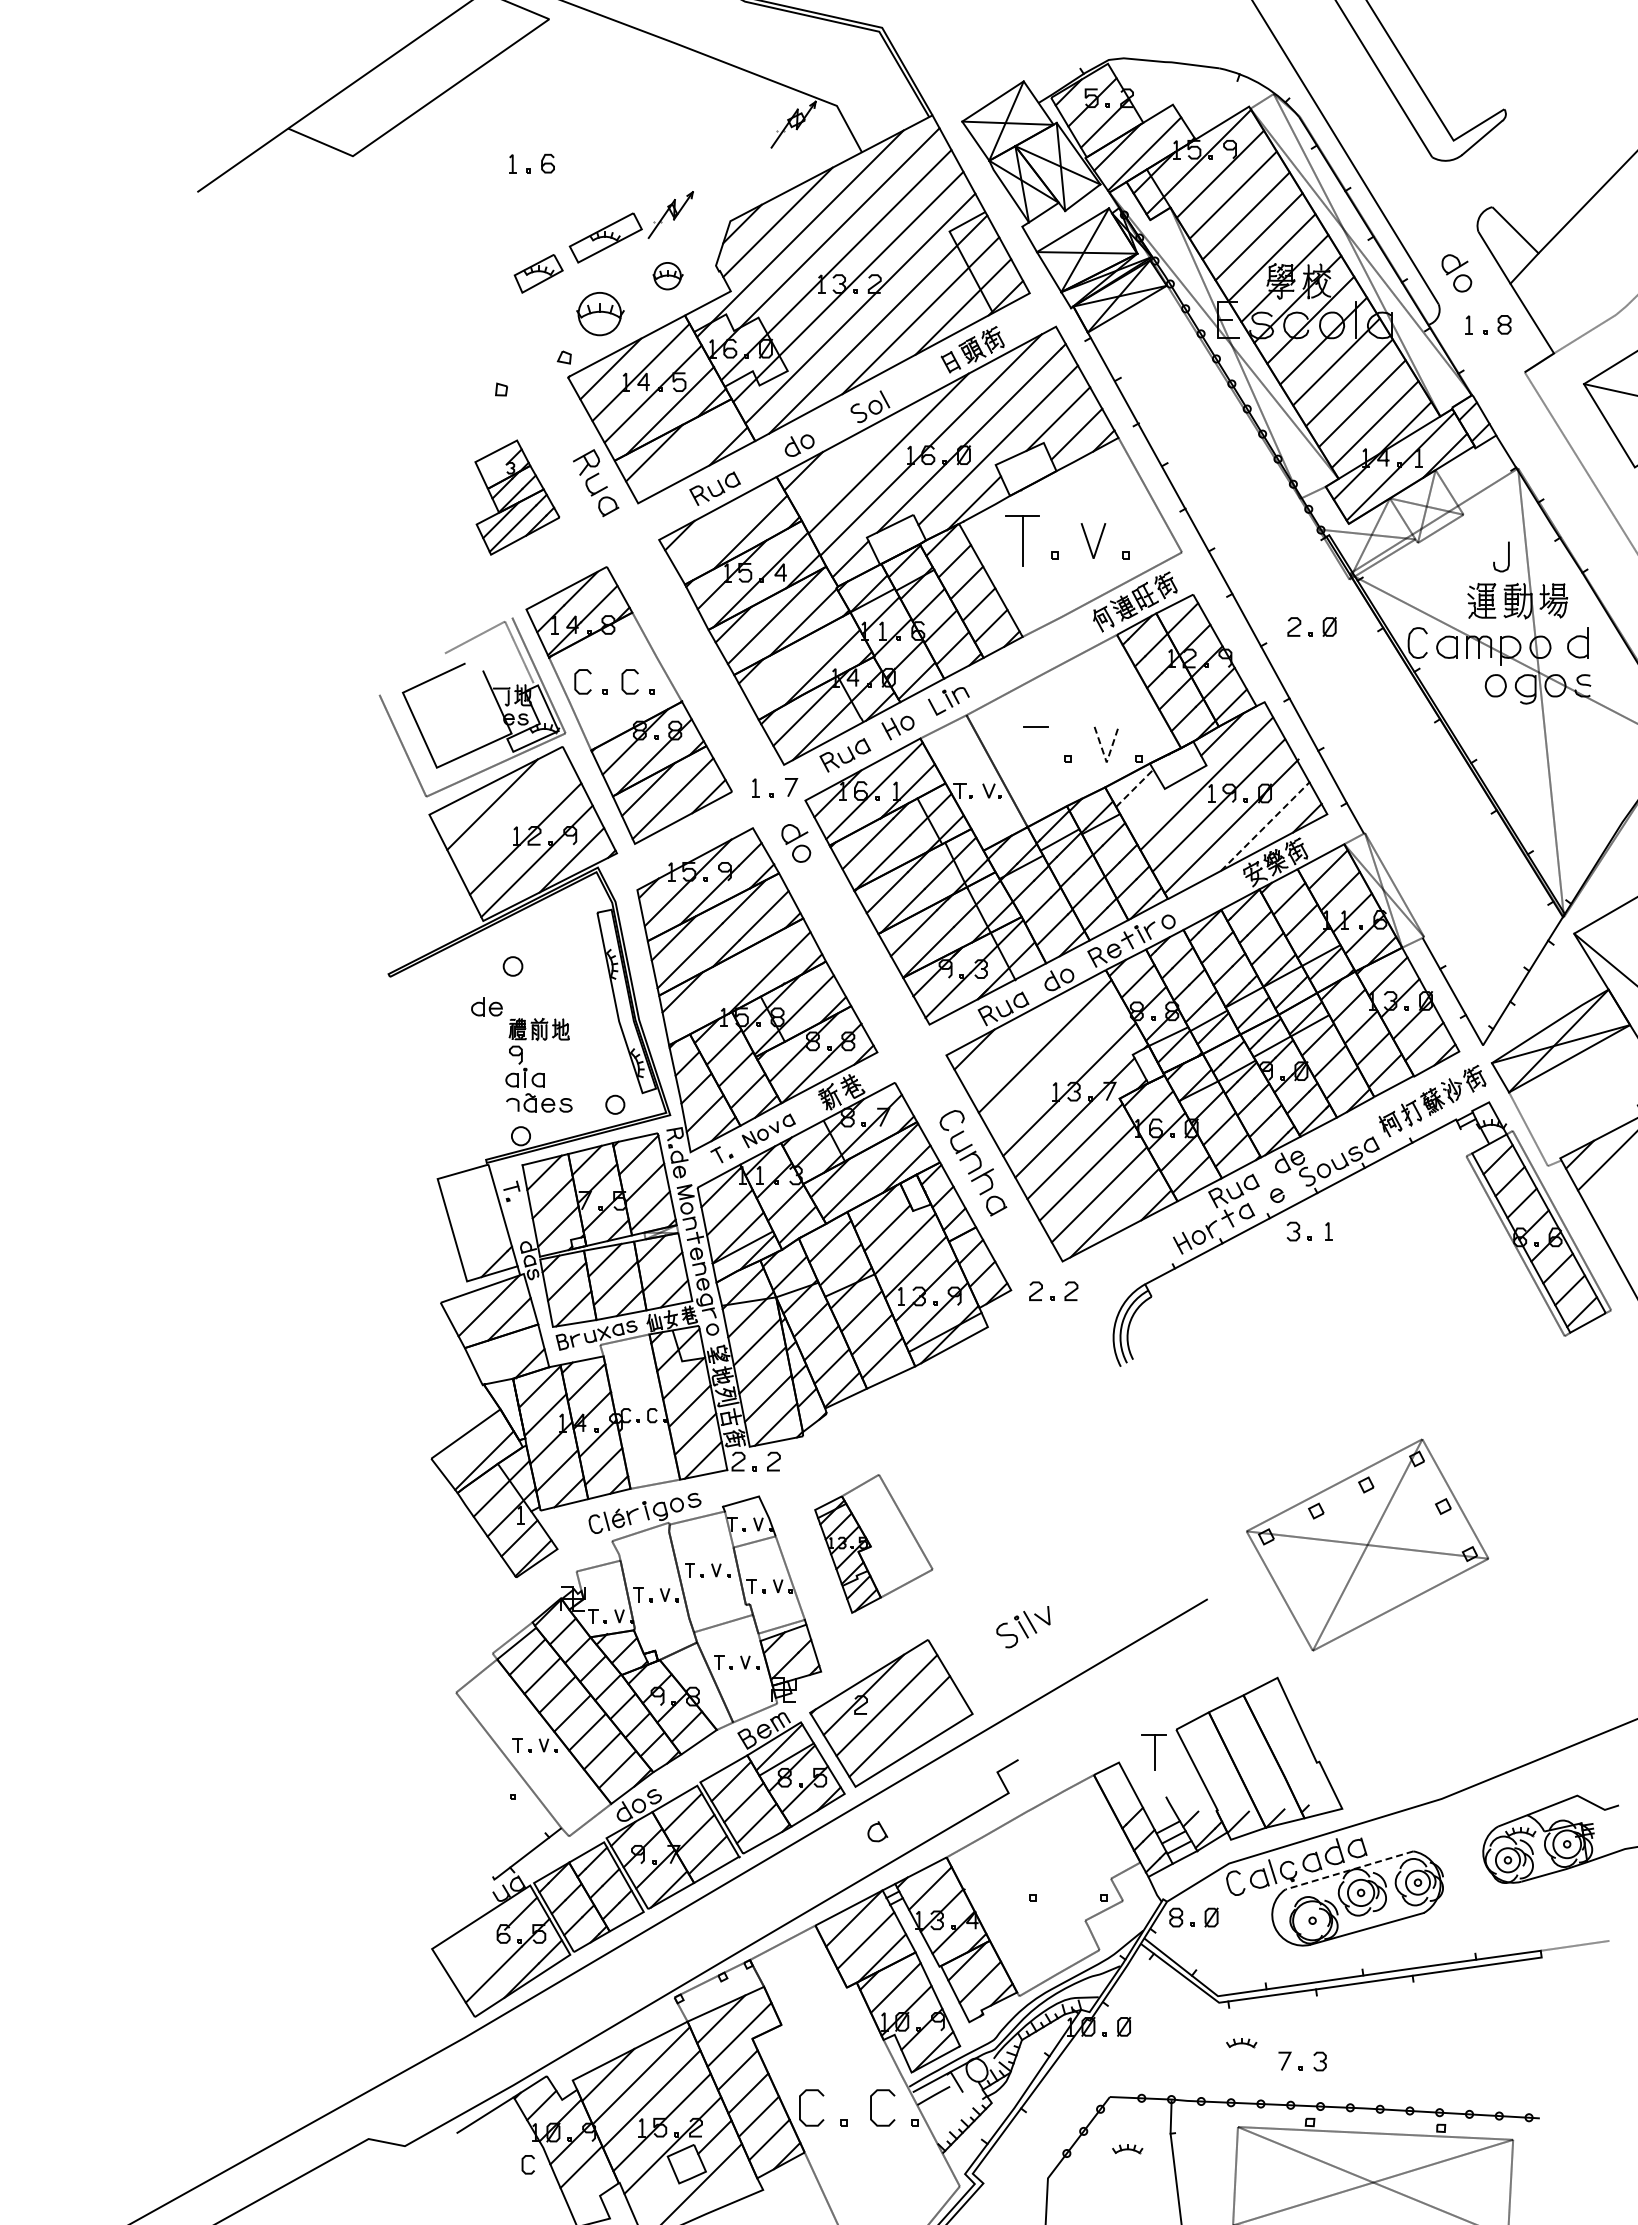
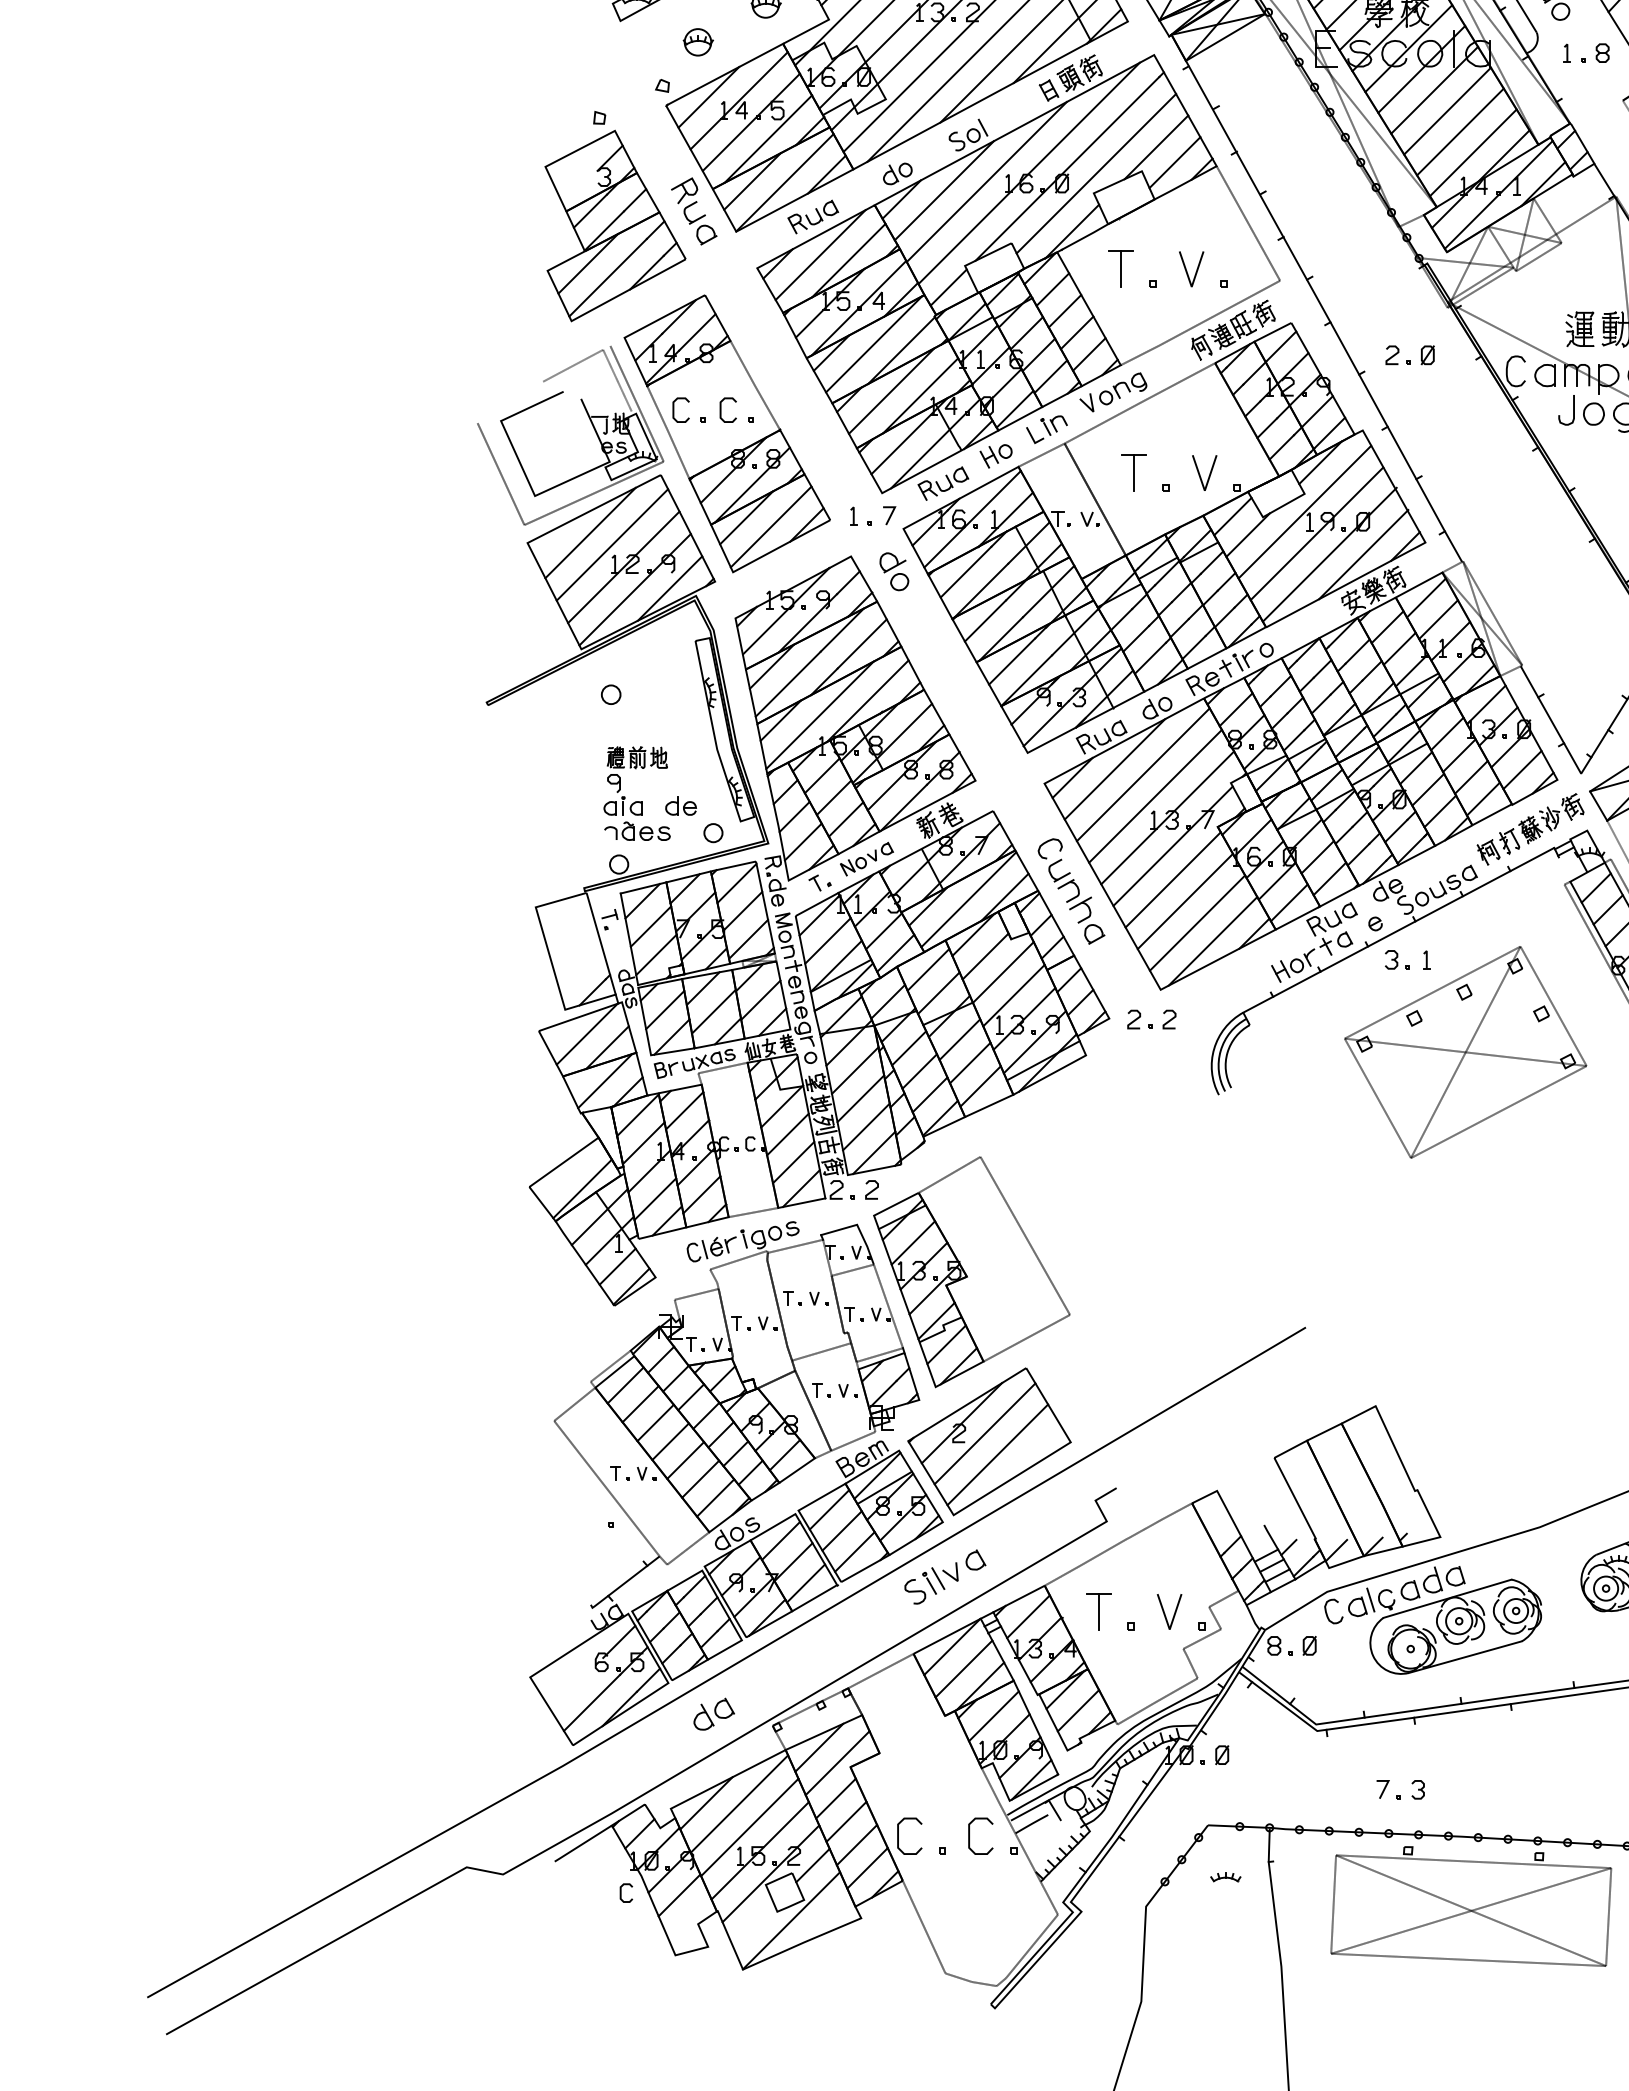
part: (599, 313) -> (697, 41), size x0.62
line: (686, 454) -> (784, 182), added
line: (845, 461) -> (943, 189), added
part: (517, 497) -> (615, 225), size x1.67
line: (722, 526) -> (820, 254), added
part: (1021, 540) -> (1119, 268), size x0.71
curve: (1508, 556) -> (1573, 409), moved
line: (793, 662) -> (891, 390), added
part: (1015, 663) -> (1113, 391), added
line: (1035, 744) -> (1133, 472), added
line: (1106, 762) -> (1204, 490), dashed -> solid
line: (1135, 787) -> (1233, 515), dashed -> solid
line: (1149, 806) -> (1247, 534), added
line: (514, 816) -> (612, 544), added
line: (1265, 825) -> (1363, 553), dashed -> solid
line: (721, 986) -> (819, 714), added
part: (486, 1006) -> (680, 805), moved
line: (1016, 1040) -> (1114, 768), added
line: (1057, 1067) -> (1155, 795), added
line: (507, 1352) -> (605, 1080), added
part: (873, 1543) -> (971, 1271), size x1.67
part: (1367, 1544) -> (1465, 1051), moved
part: (1023, 1627) -> (931, 1583), moved
part: (1153, 1752) -> (1097, 1611), moved
line: (1349, 1870) -> (1447, 1598), dashed -> solid
line: (1067, 1885) -> (1165, 1613), added
part: (615, 1985) -> (713, 1713), added
part: (1241, 2043) -> (1339, 1771), removed

